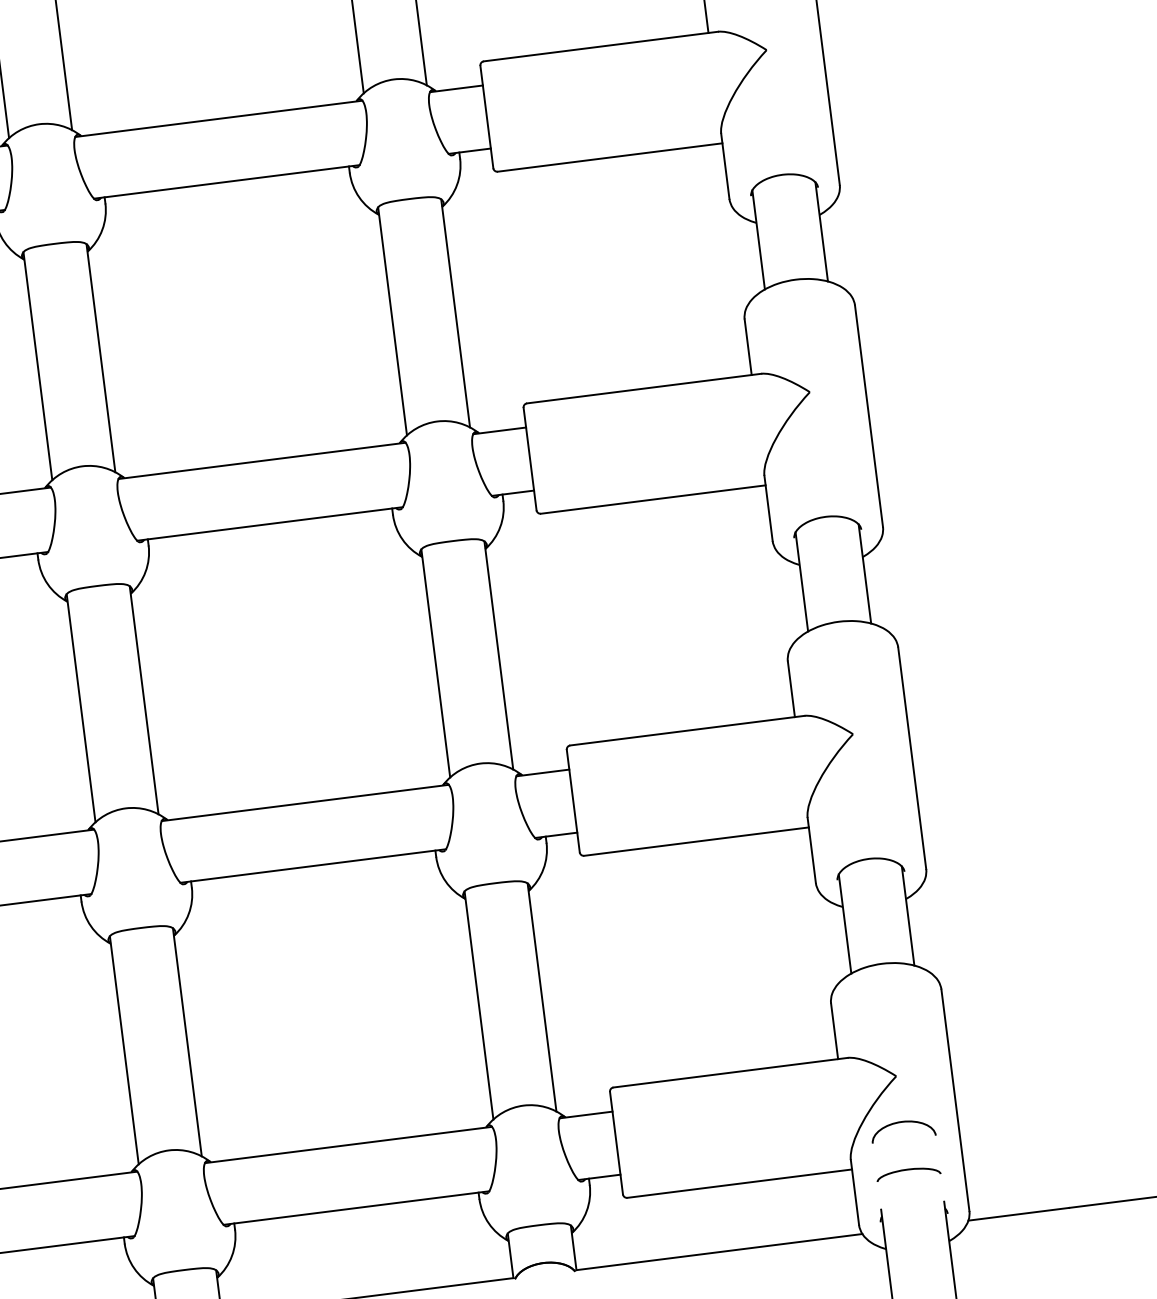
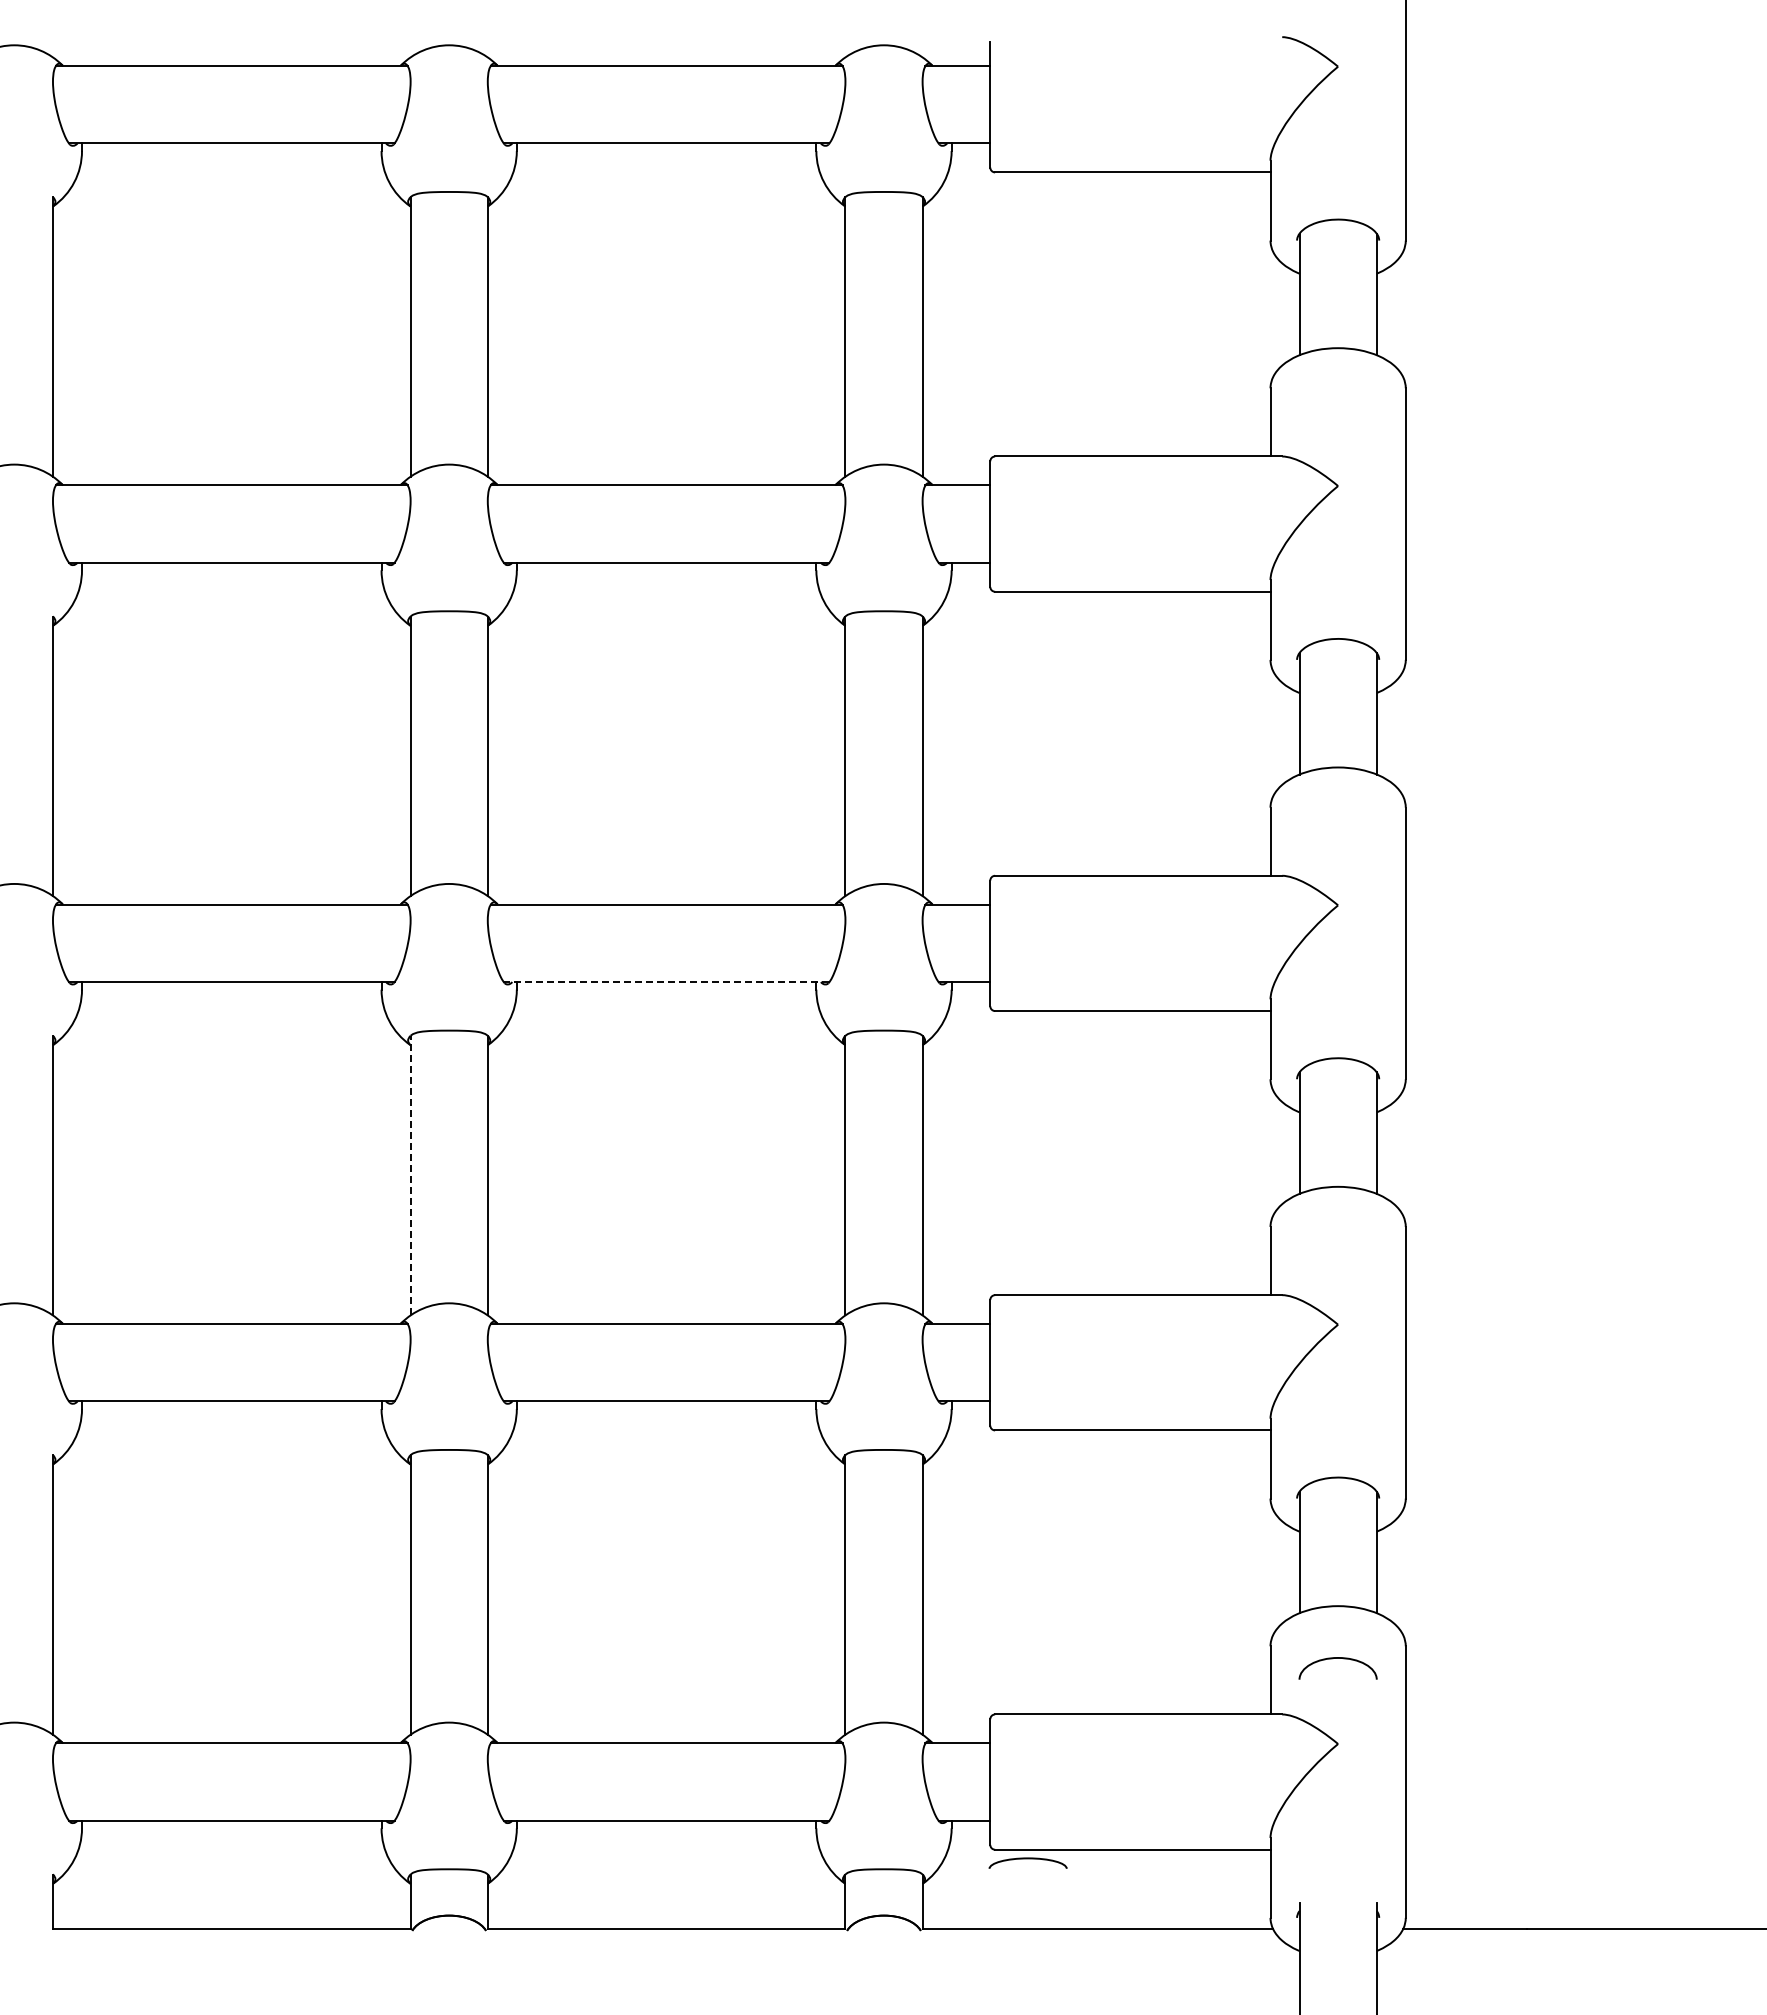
line: (269, 524) -> (666, 982), solid -> dashed
line: (81, 708) -> (410, 1175), solid -> dashed
curve: (901, 1122) -> (1337, 1658), moved
curve: (907, 1170) -> (1027, 1859), moved

